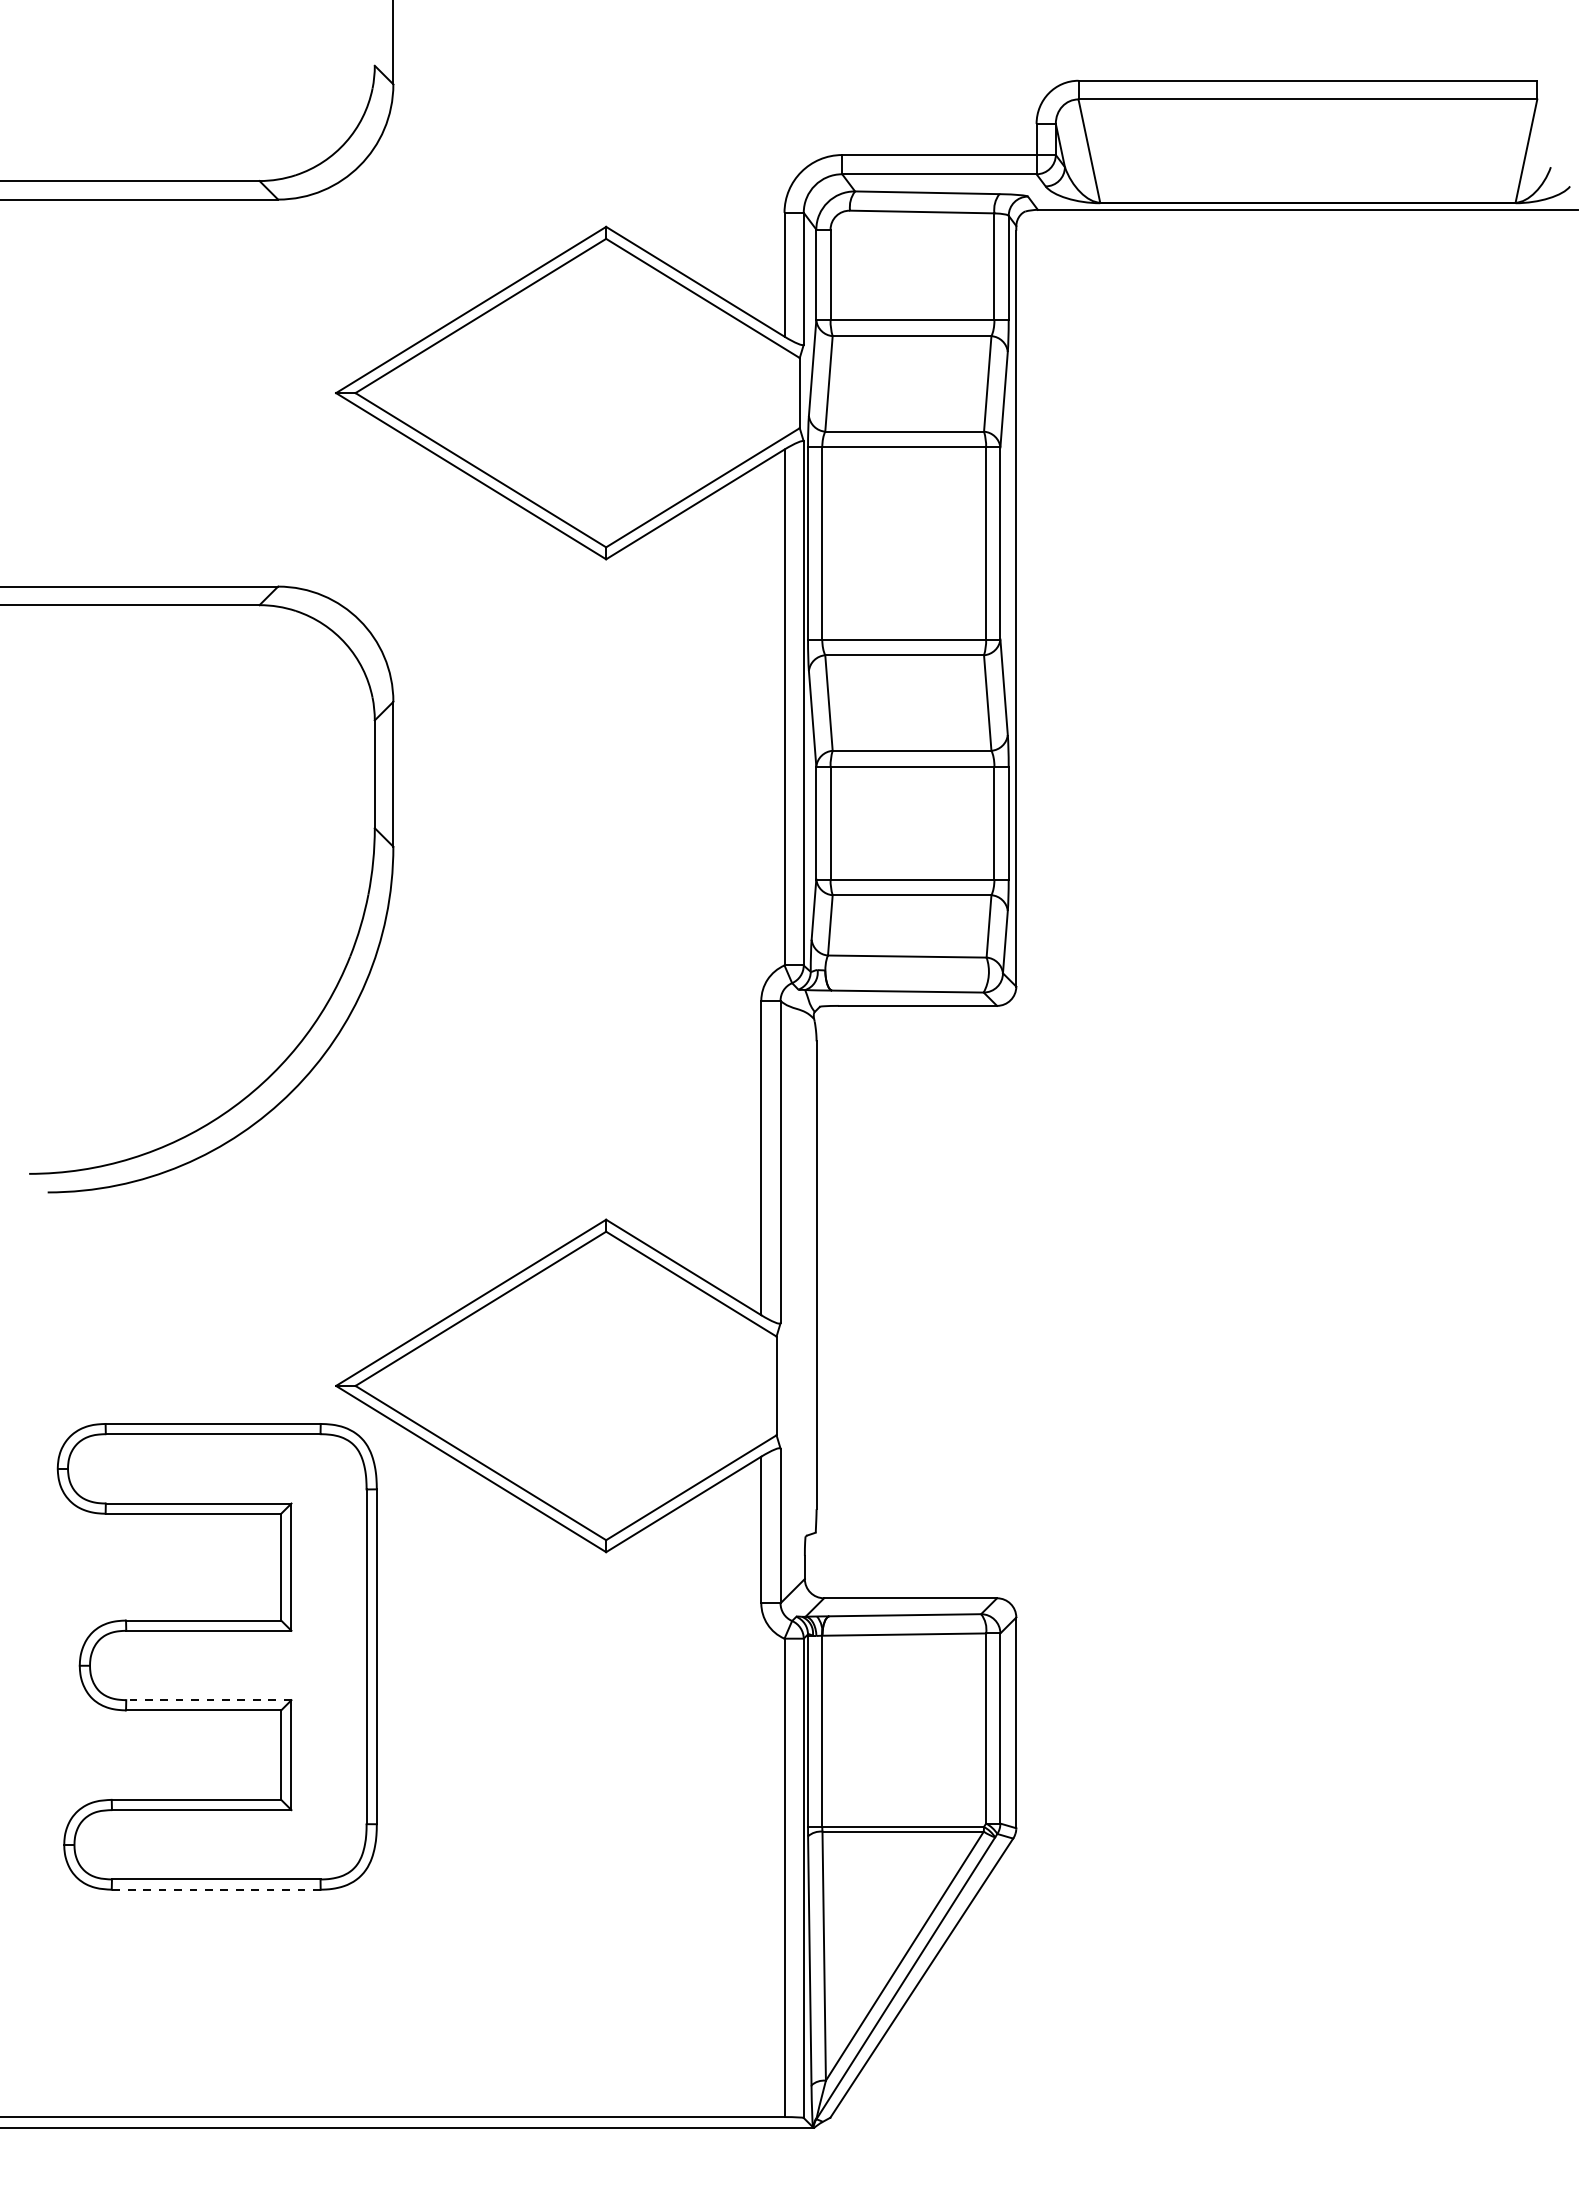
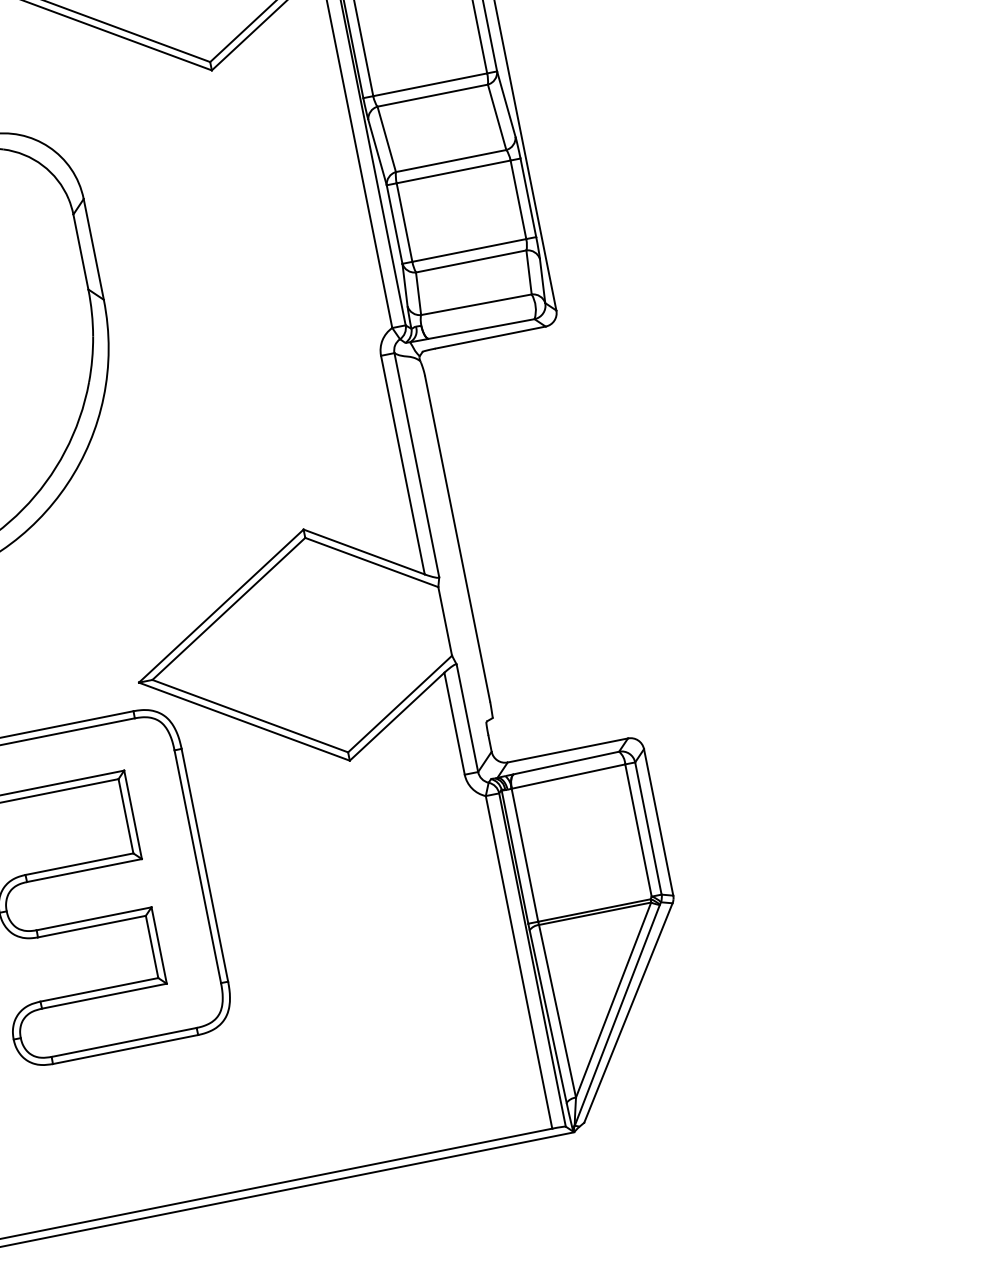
line: (208, 1700) -> (93, 919), dashed -> solid
line: (215, 1889) -> (125, 1049), dashed -> solid

